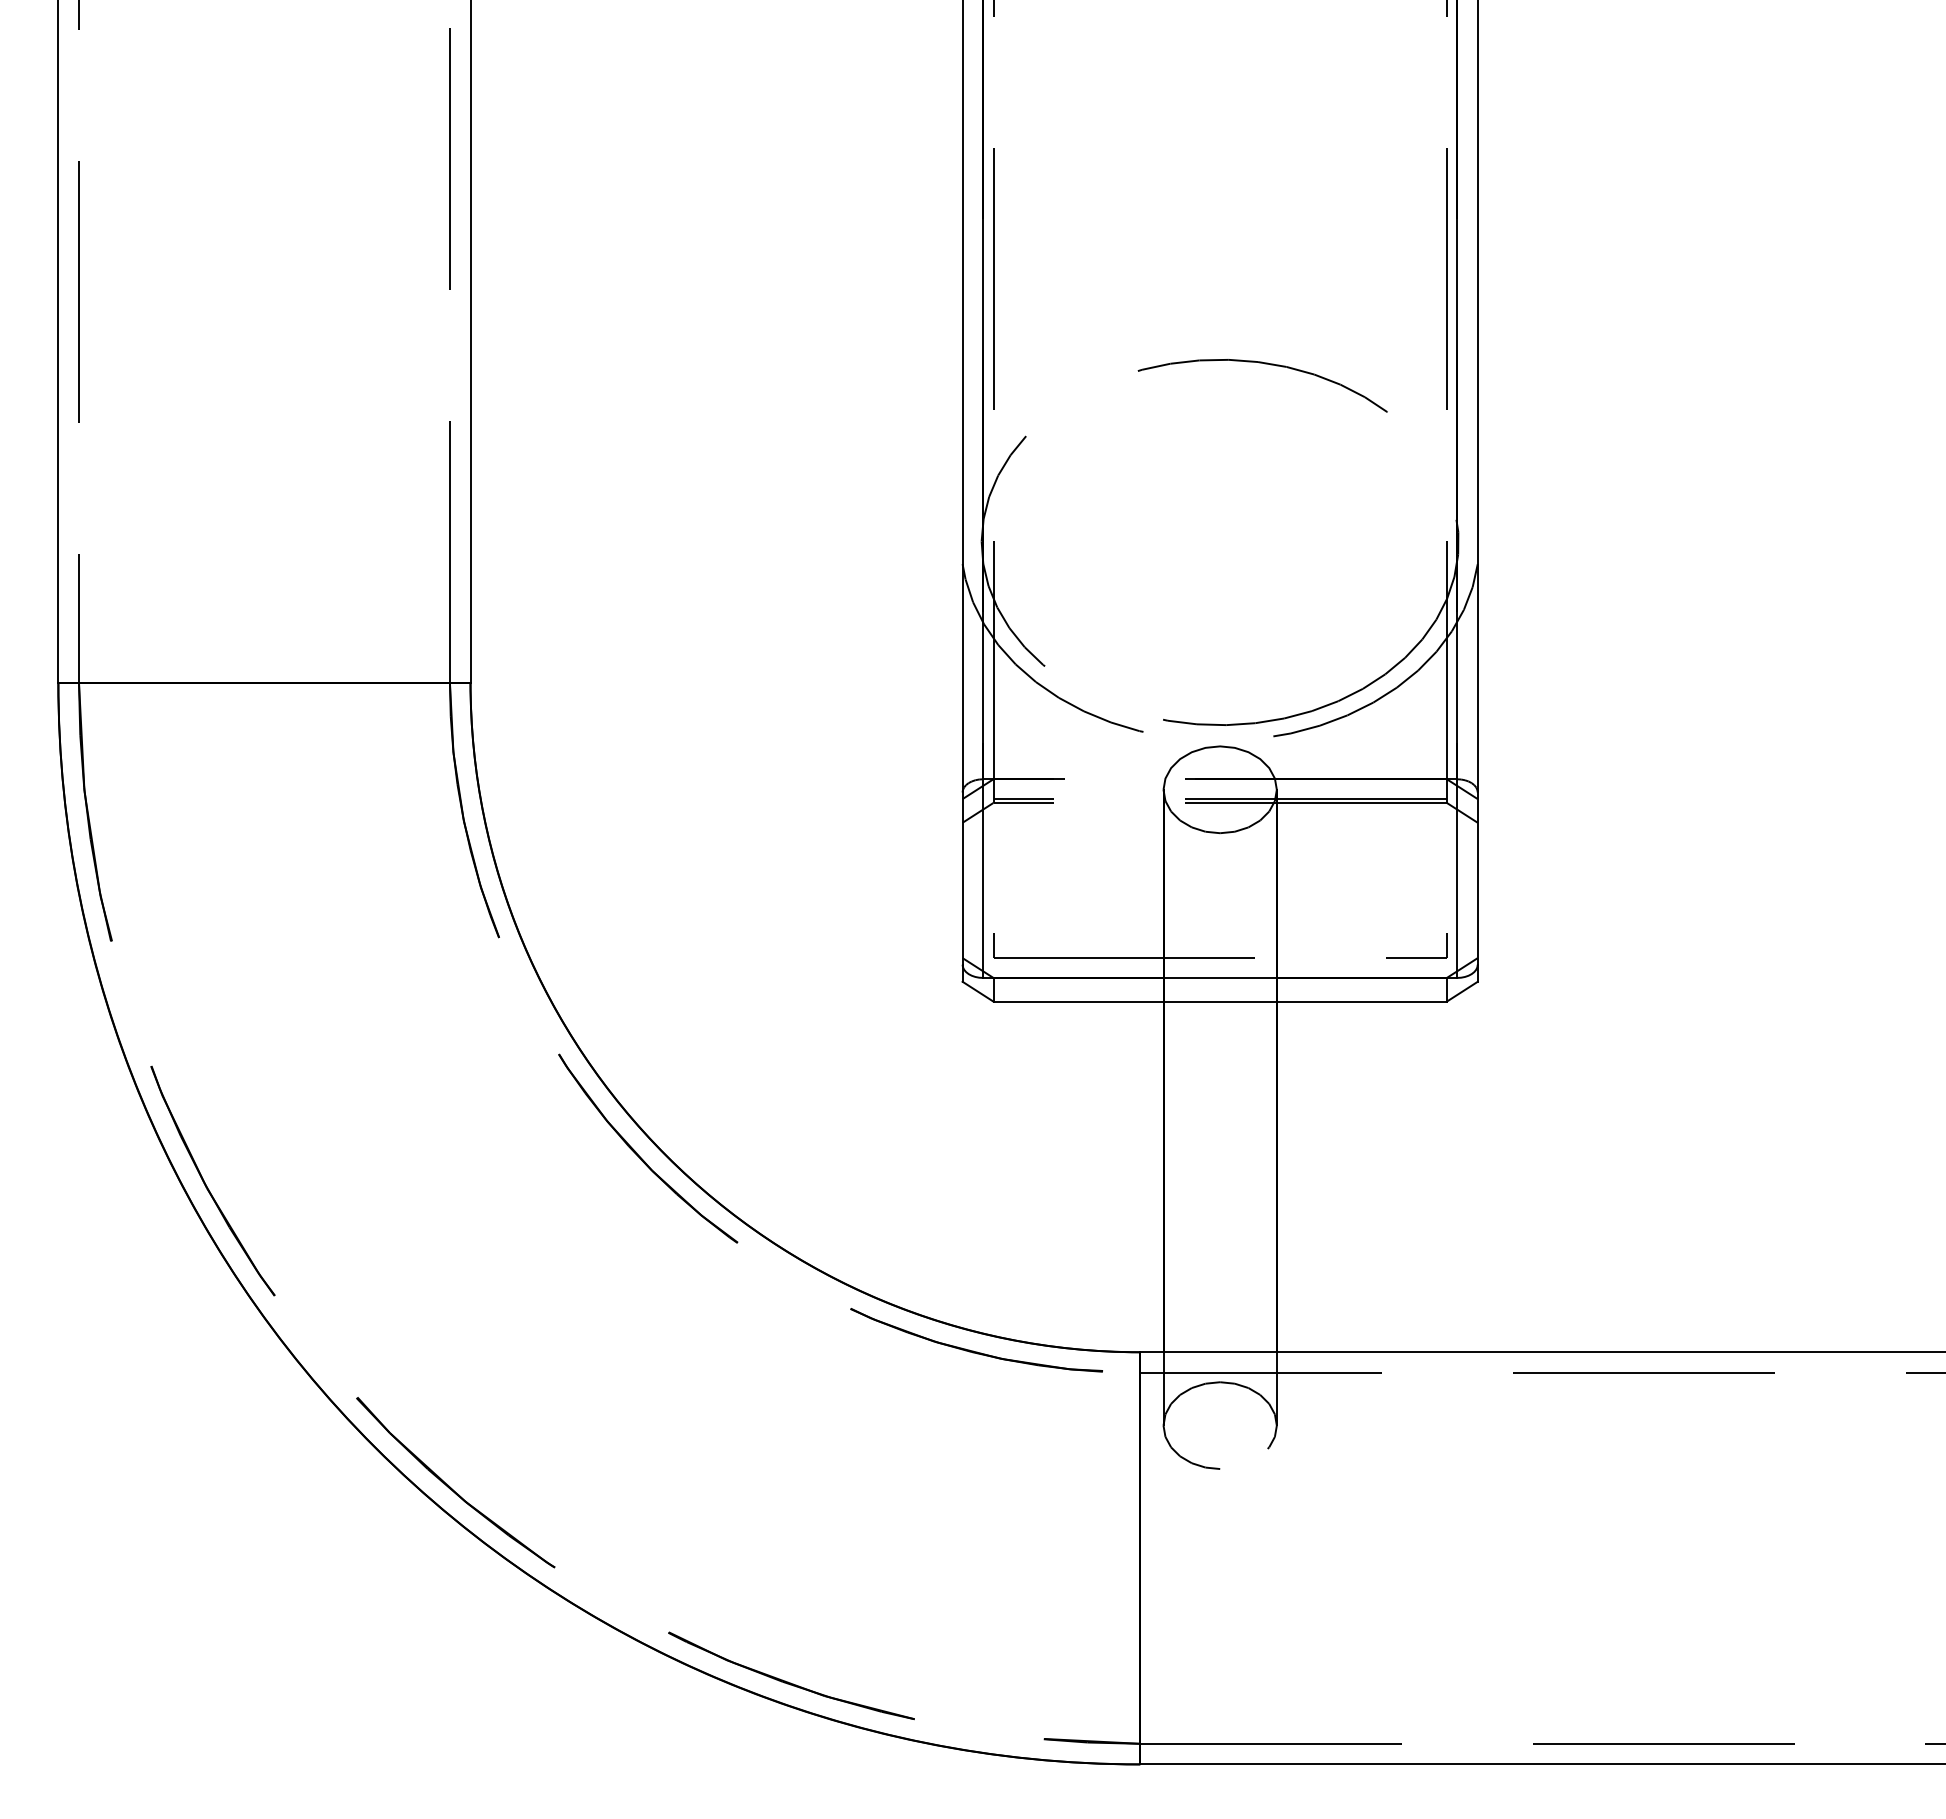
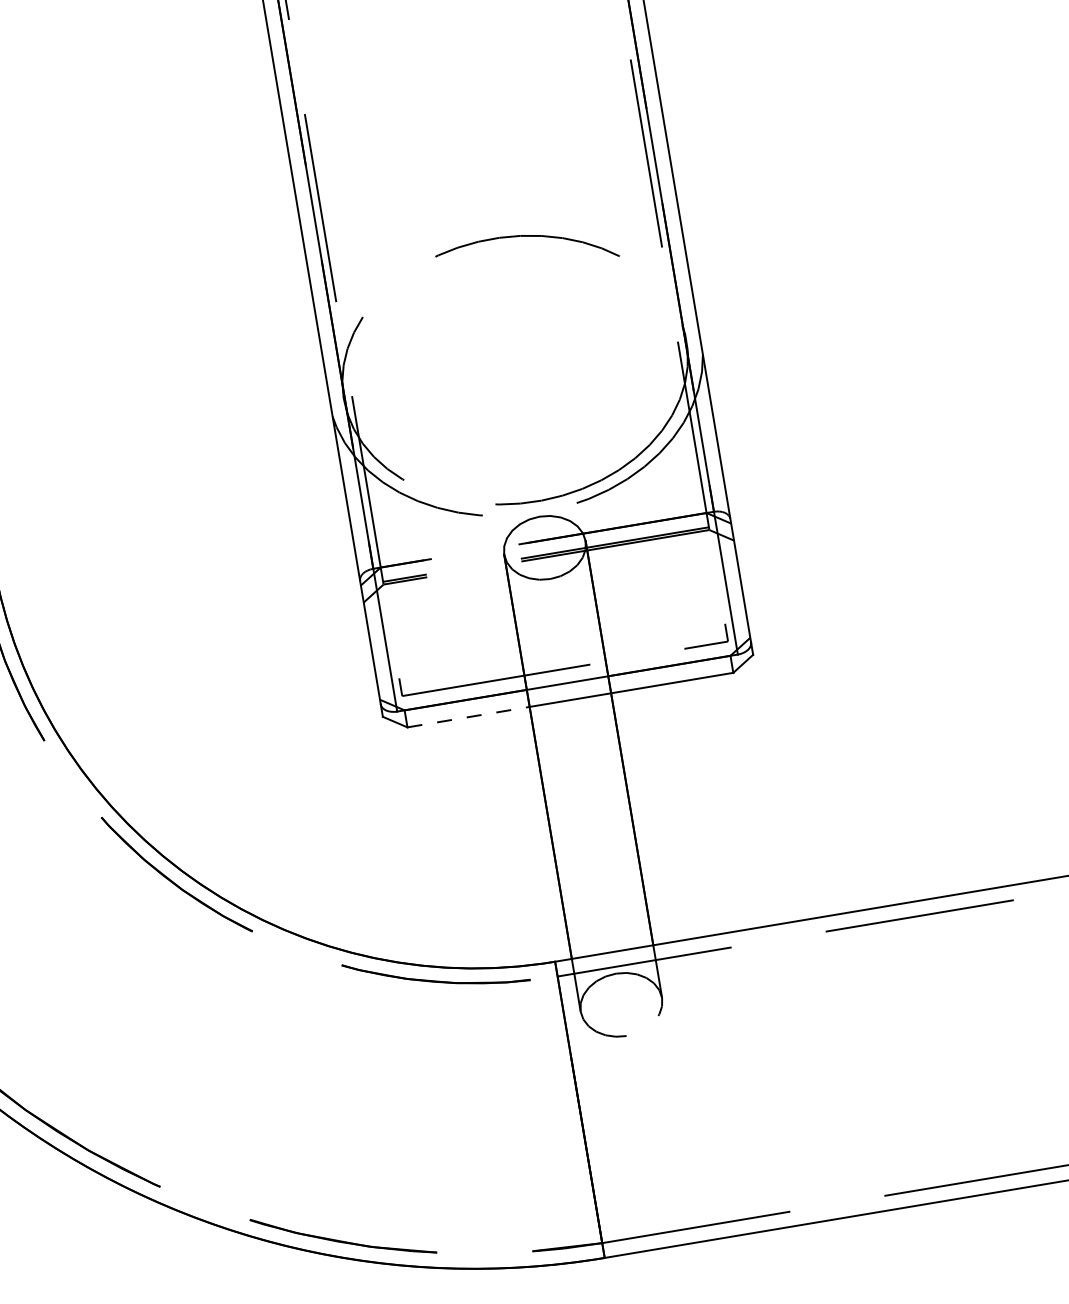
line: (1079, 1001) -> (469, 716), solid -> dashed

